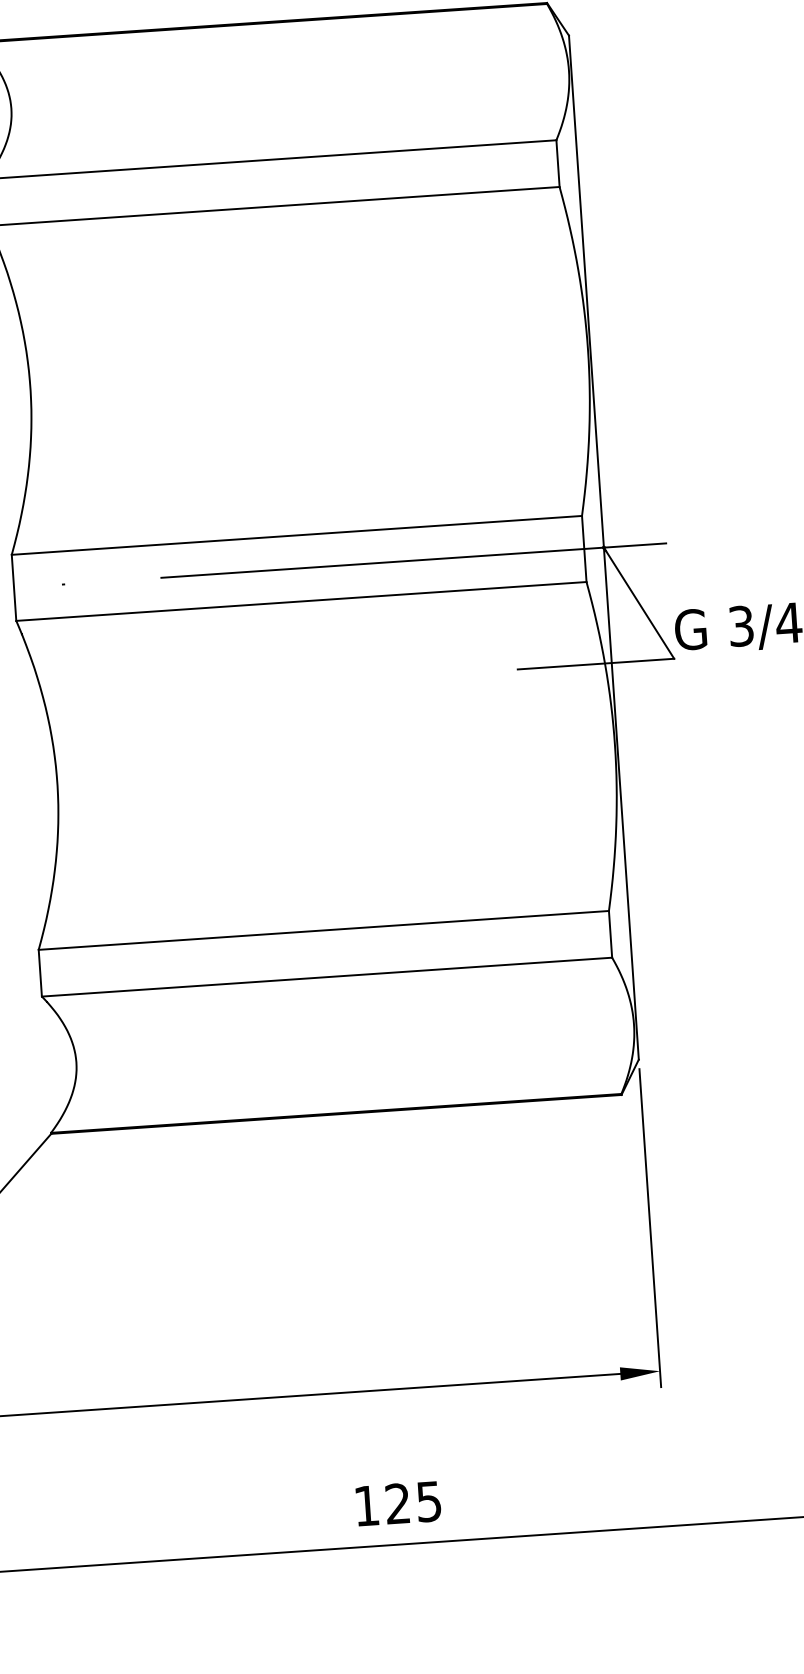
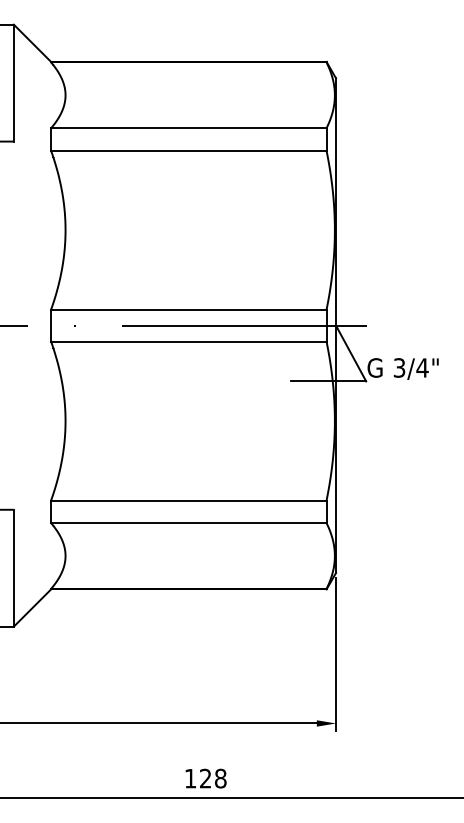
text: (428, 1501) -> (220, 778), 125 -> 128

